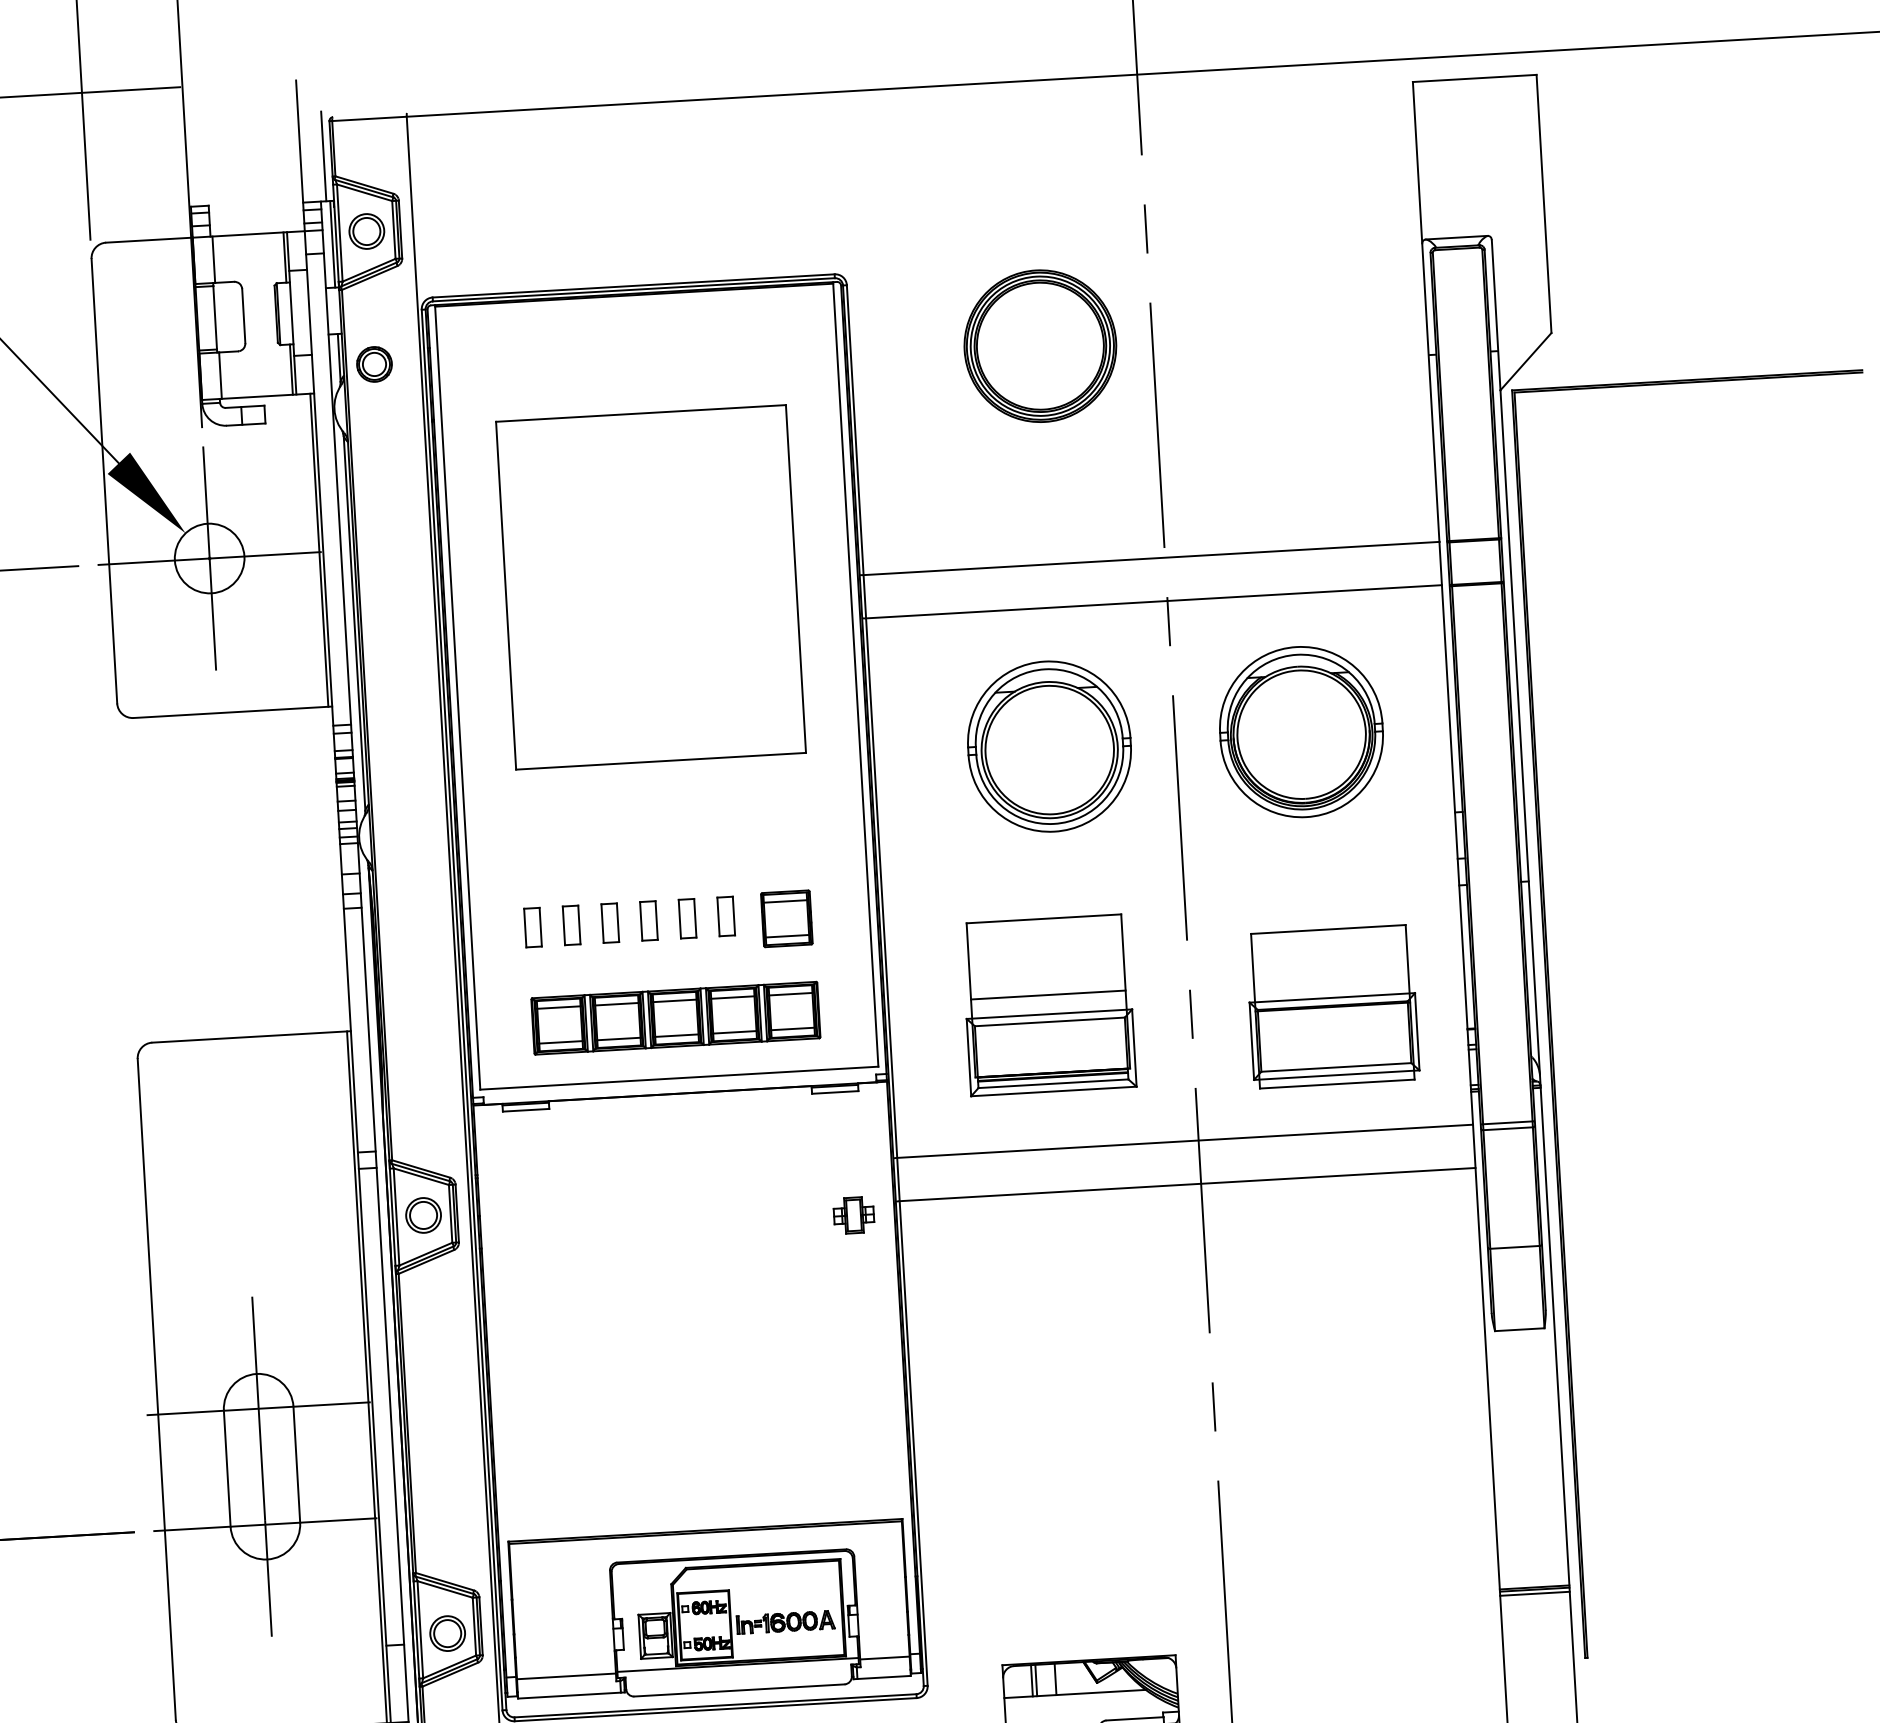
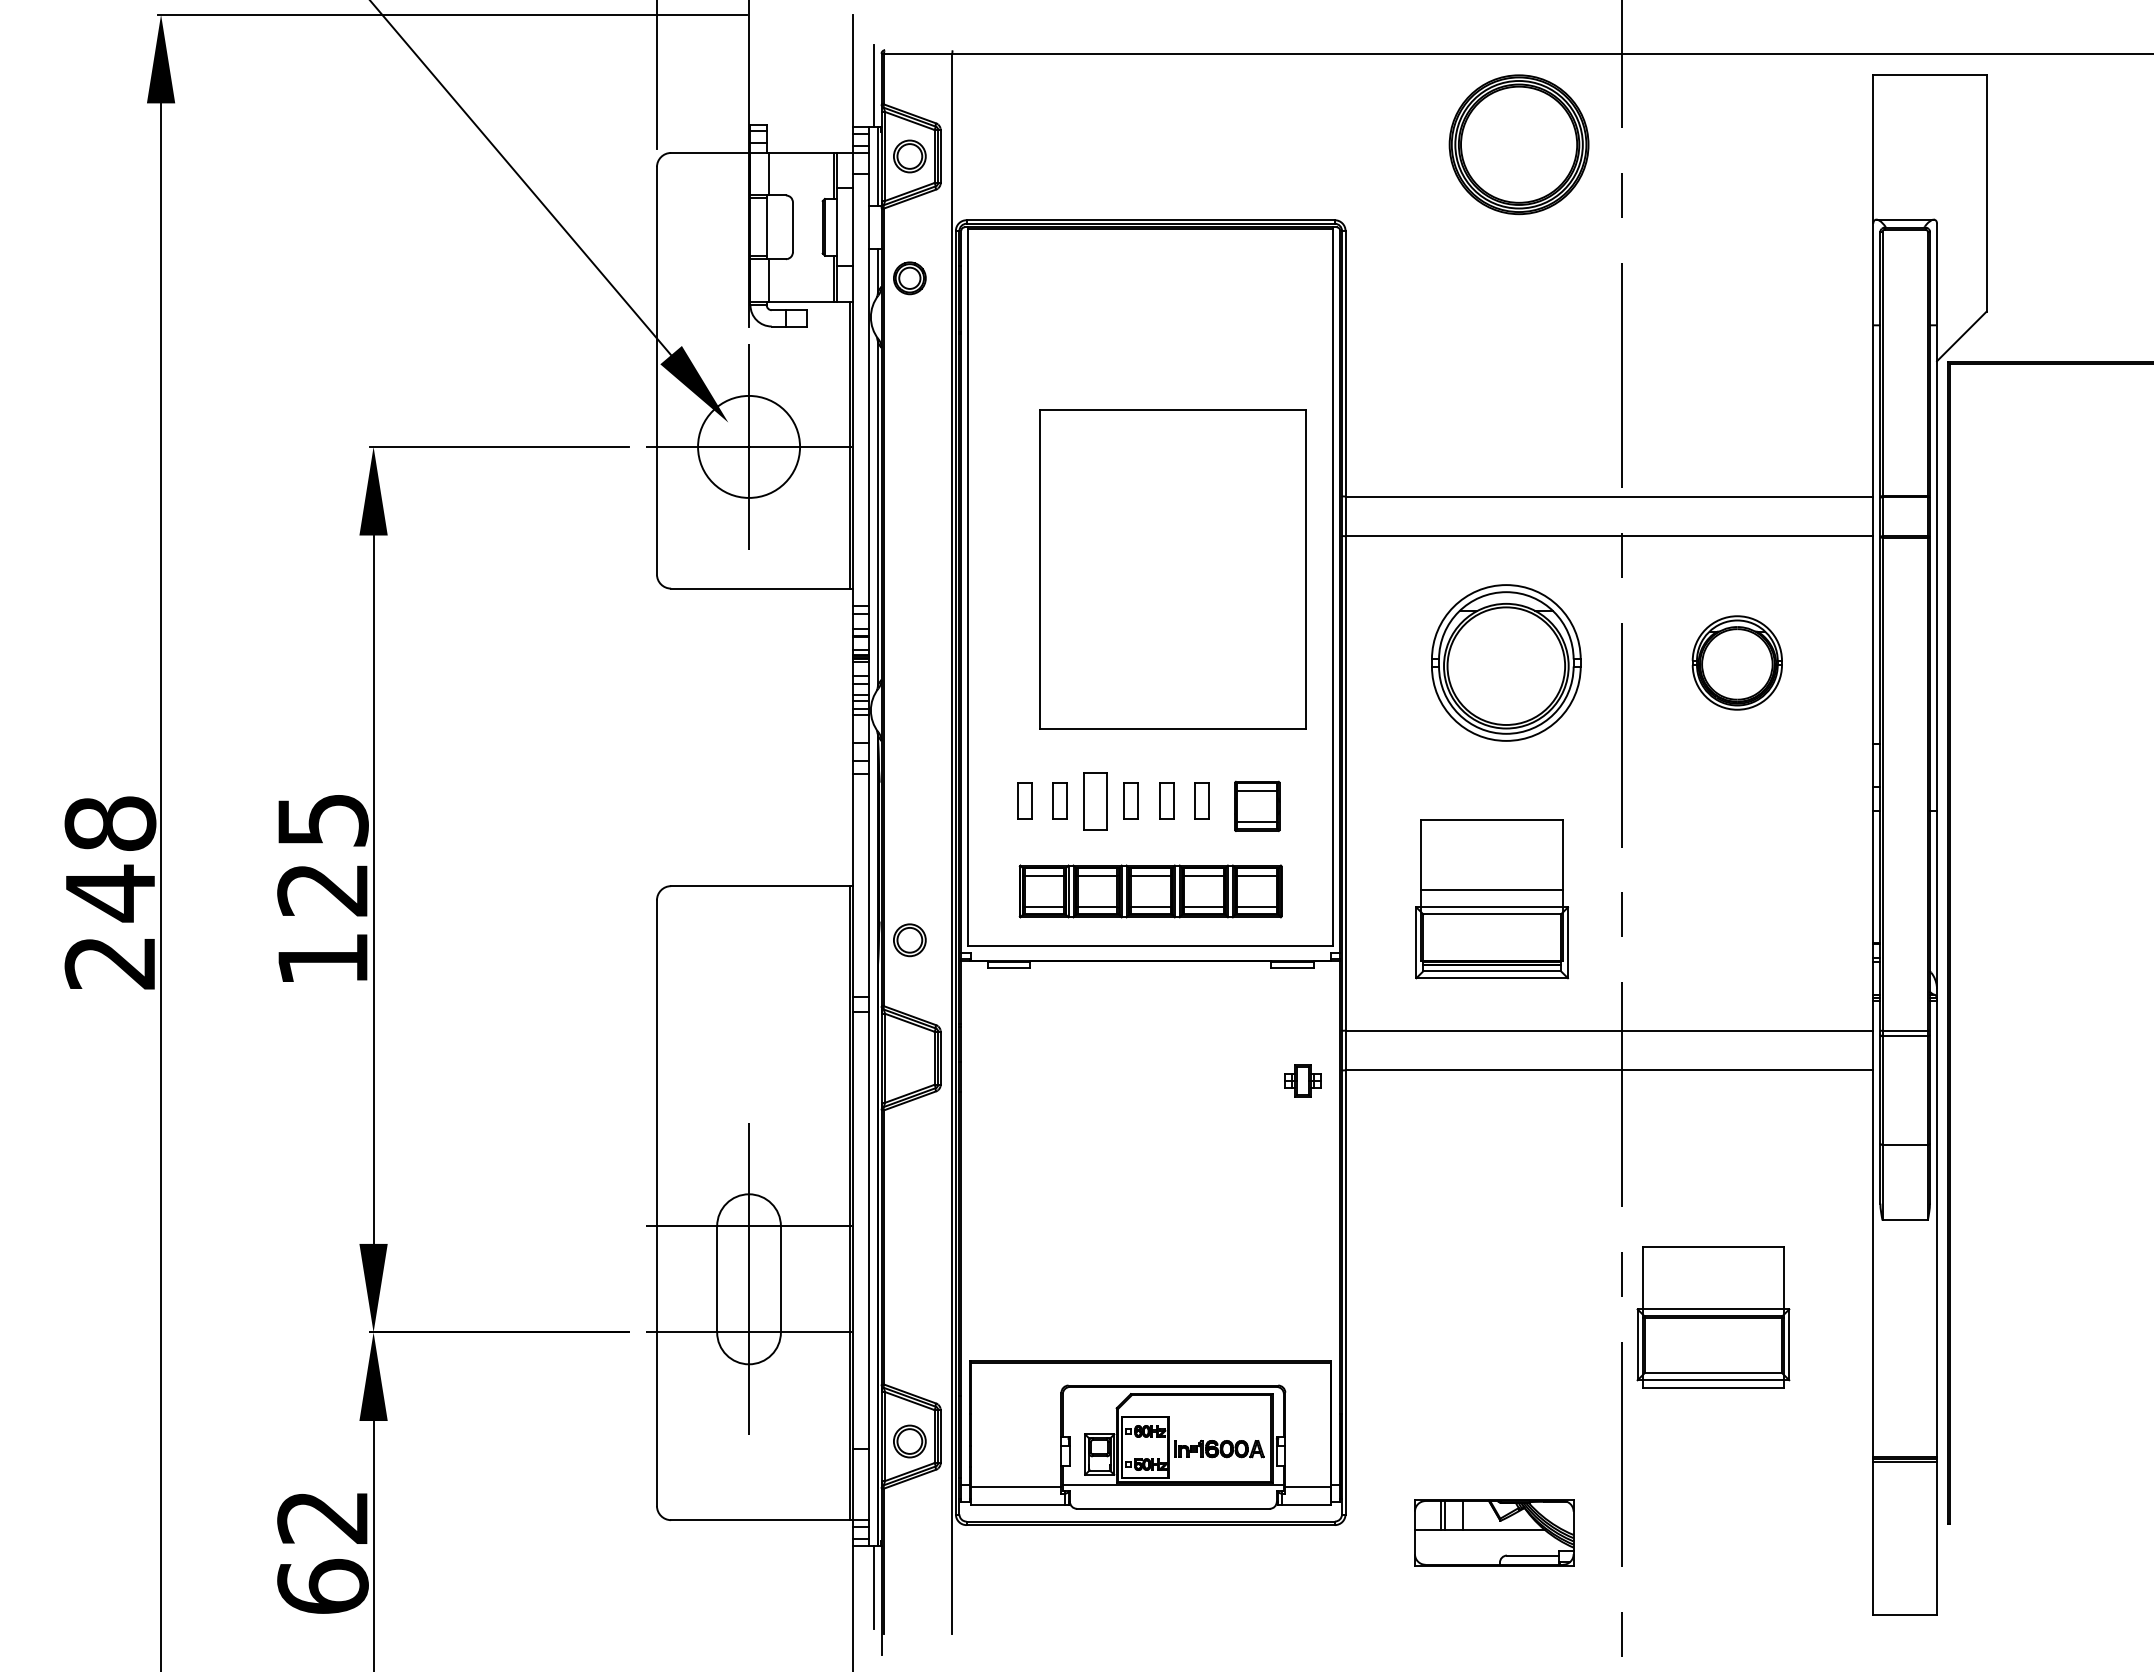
part: (1039, 345) -> (1518, 144), moved
circle: (209, 558) -> (748, 446), size x1.6
part: (650, 587) -> (1172, 569), moved
part: (1301, 731) -> (1737, 662), size x0.6
part: (609, 922) -> (1095, 800), size x1.6
part: (1332, 1006) -> (1713, 1317), moved
part: (423, 1215) -> (909, 940), moved

